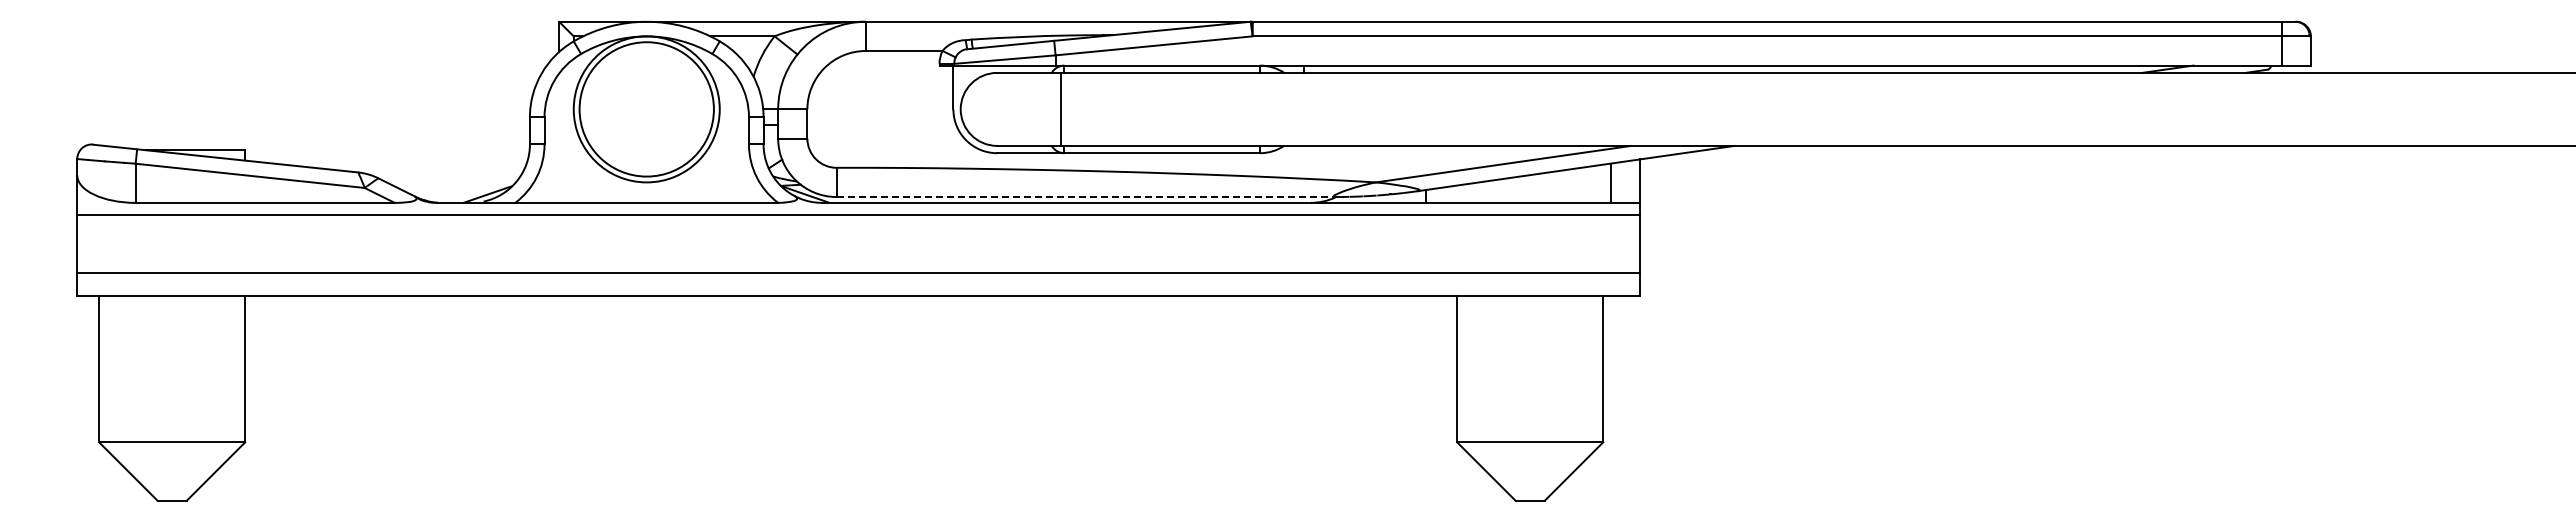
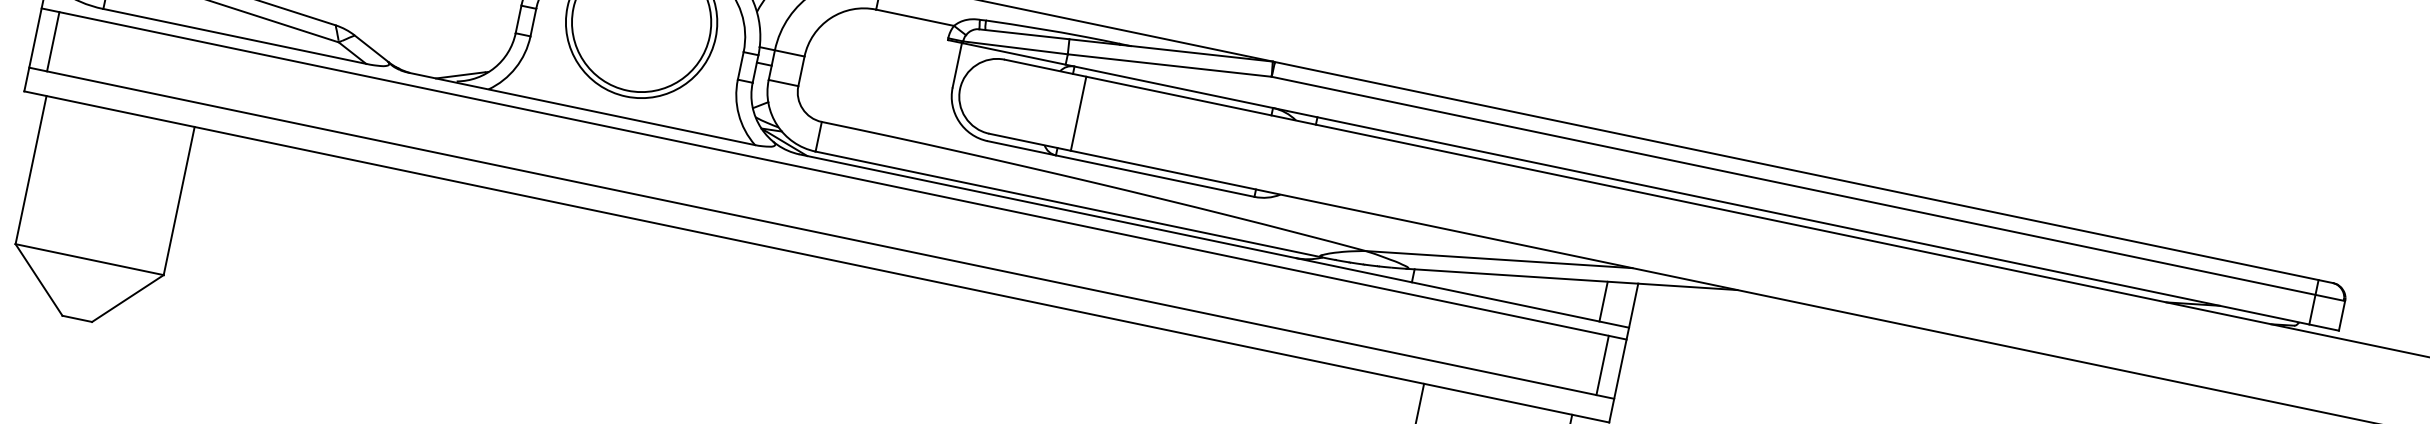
line: (1060, 108) -> (1078, 112), moved
line: (1086, 197) -> (1069, 205), dashed -> solid
line: (94, 243) -> (52, 41), added
line: (1622, 243) -> (1602, 365), added

